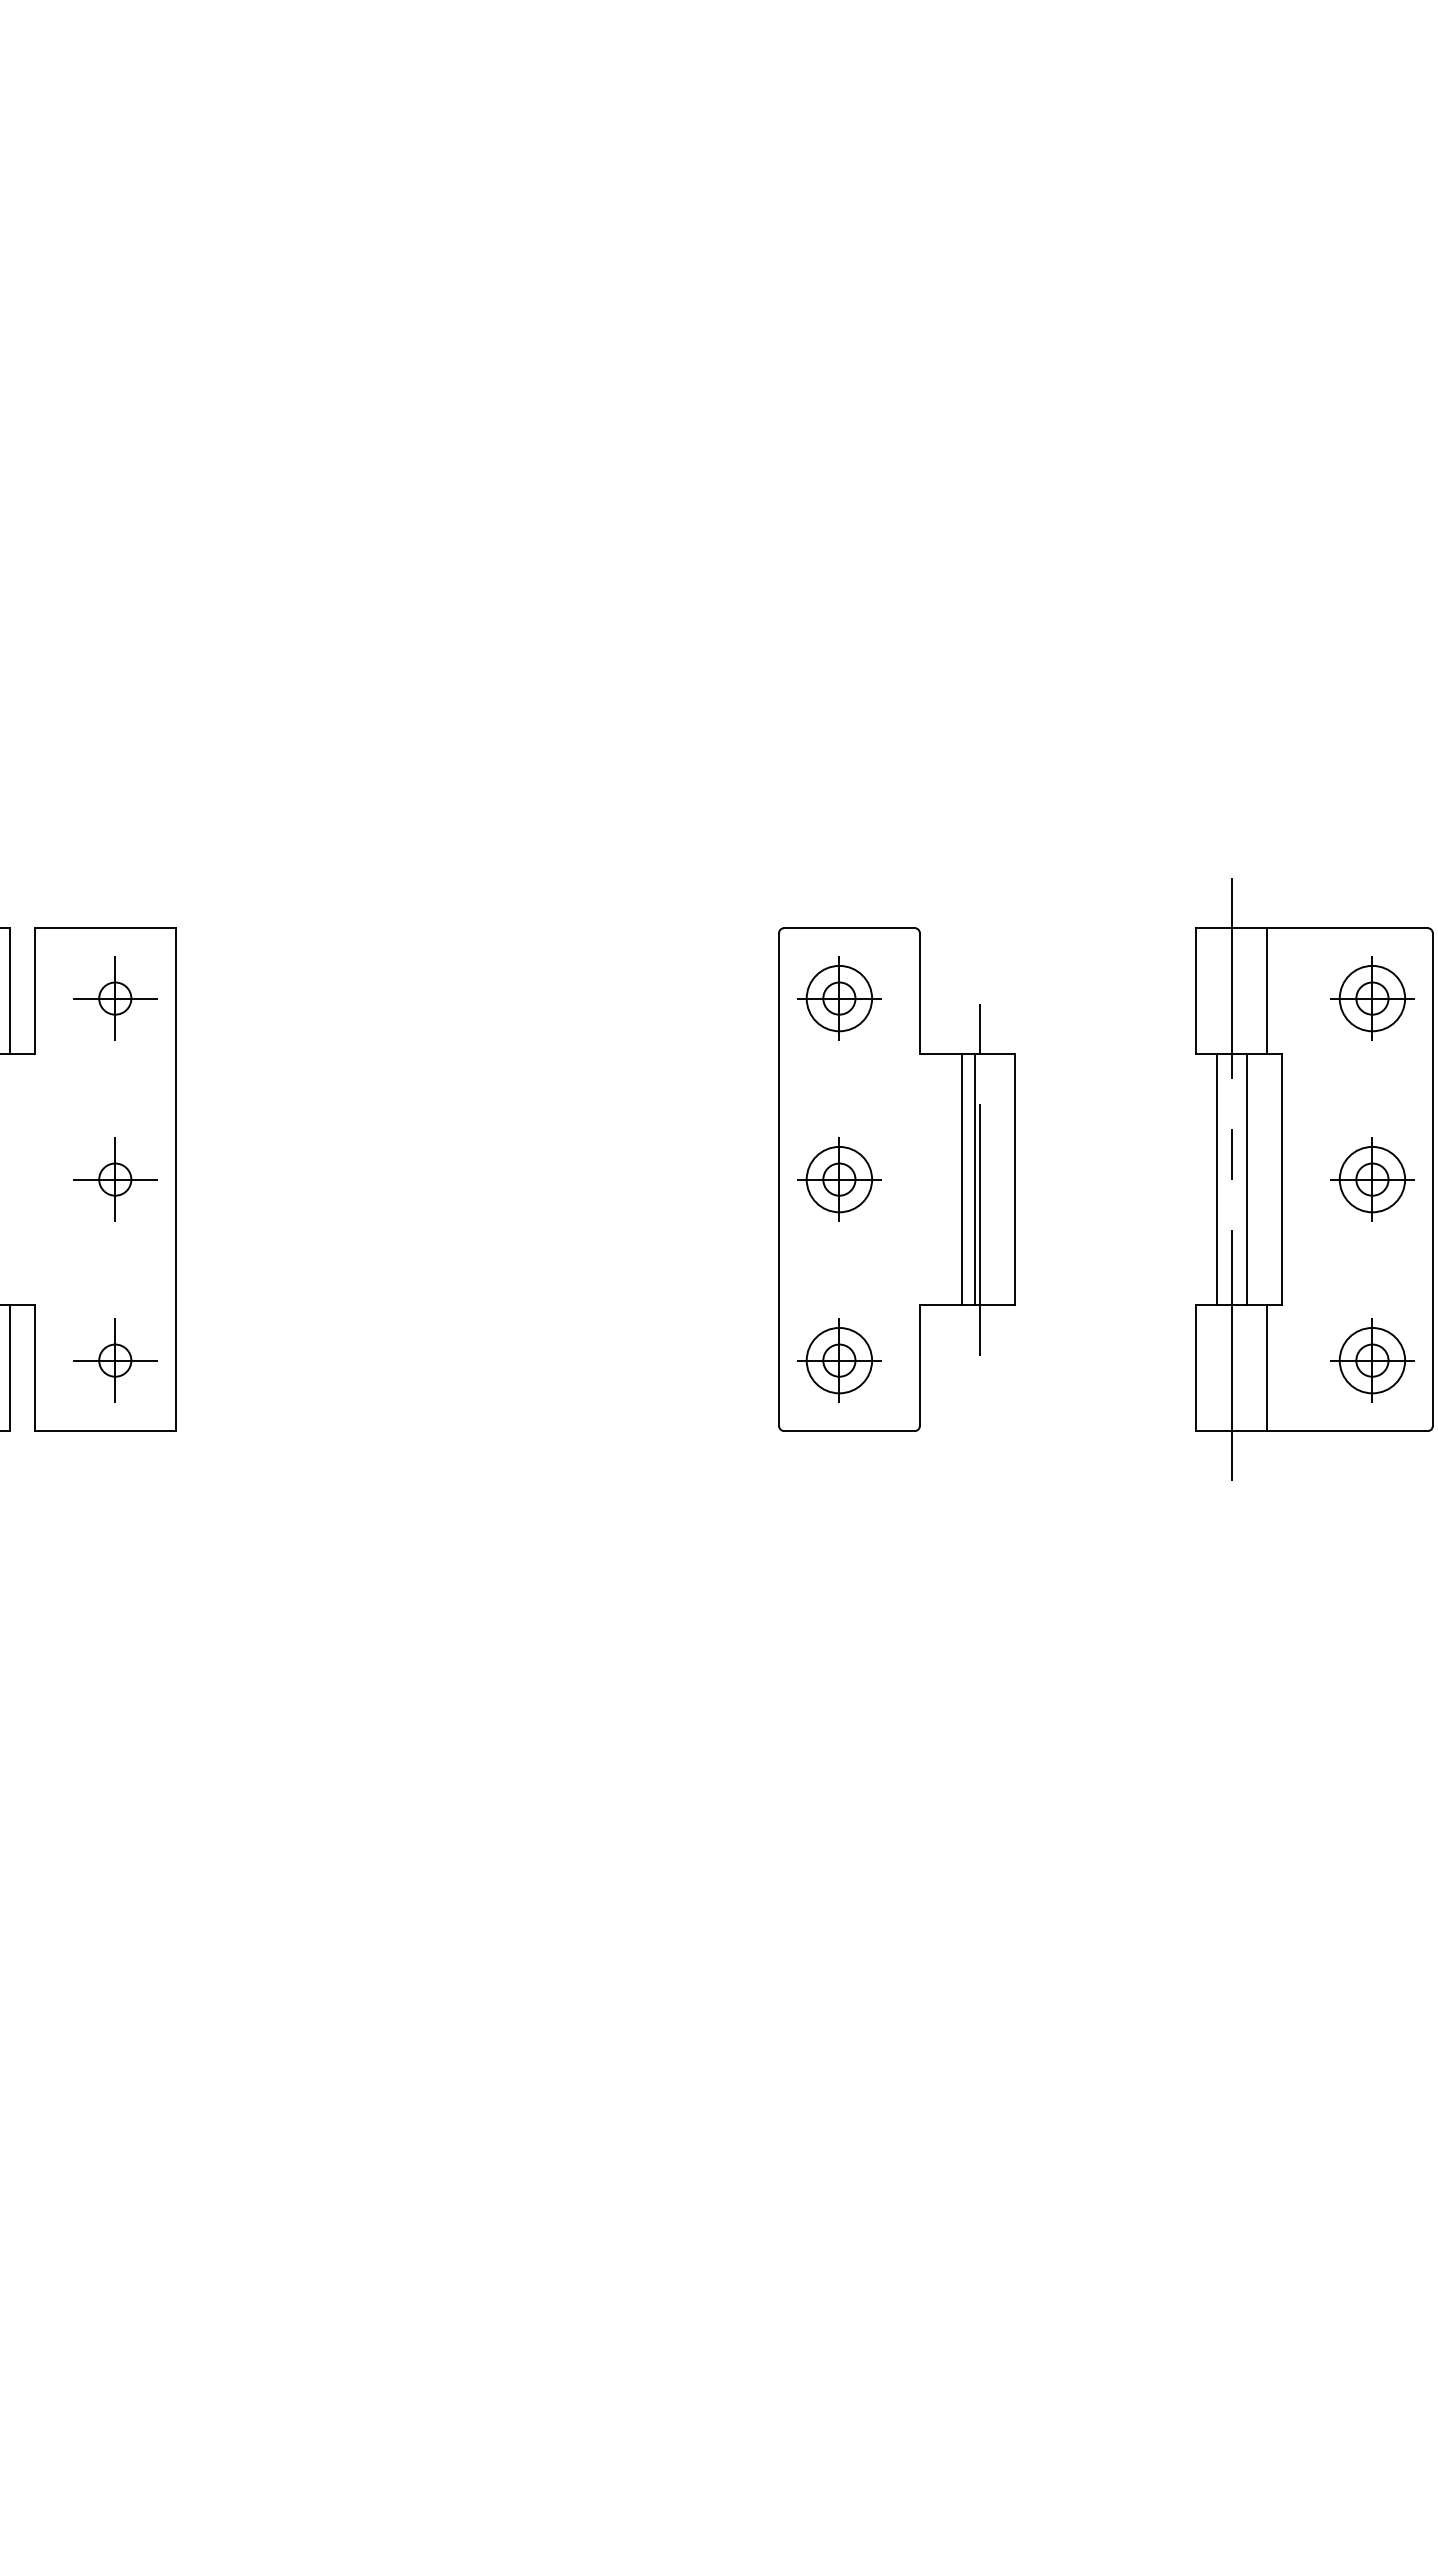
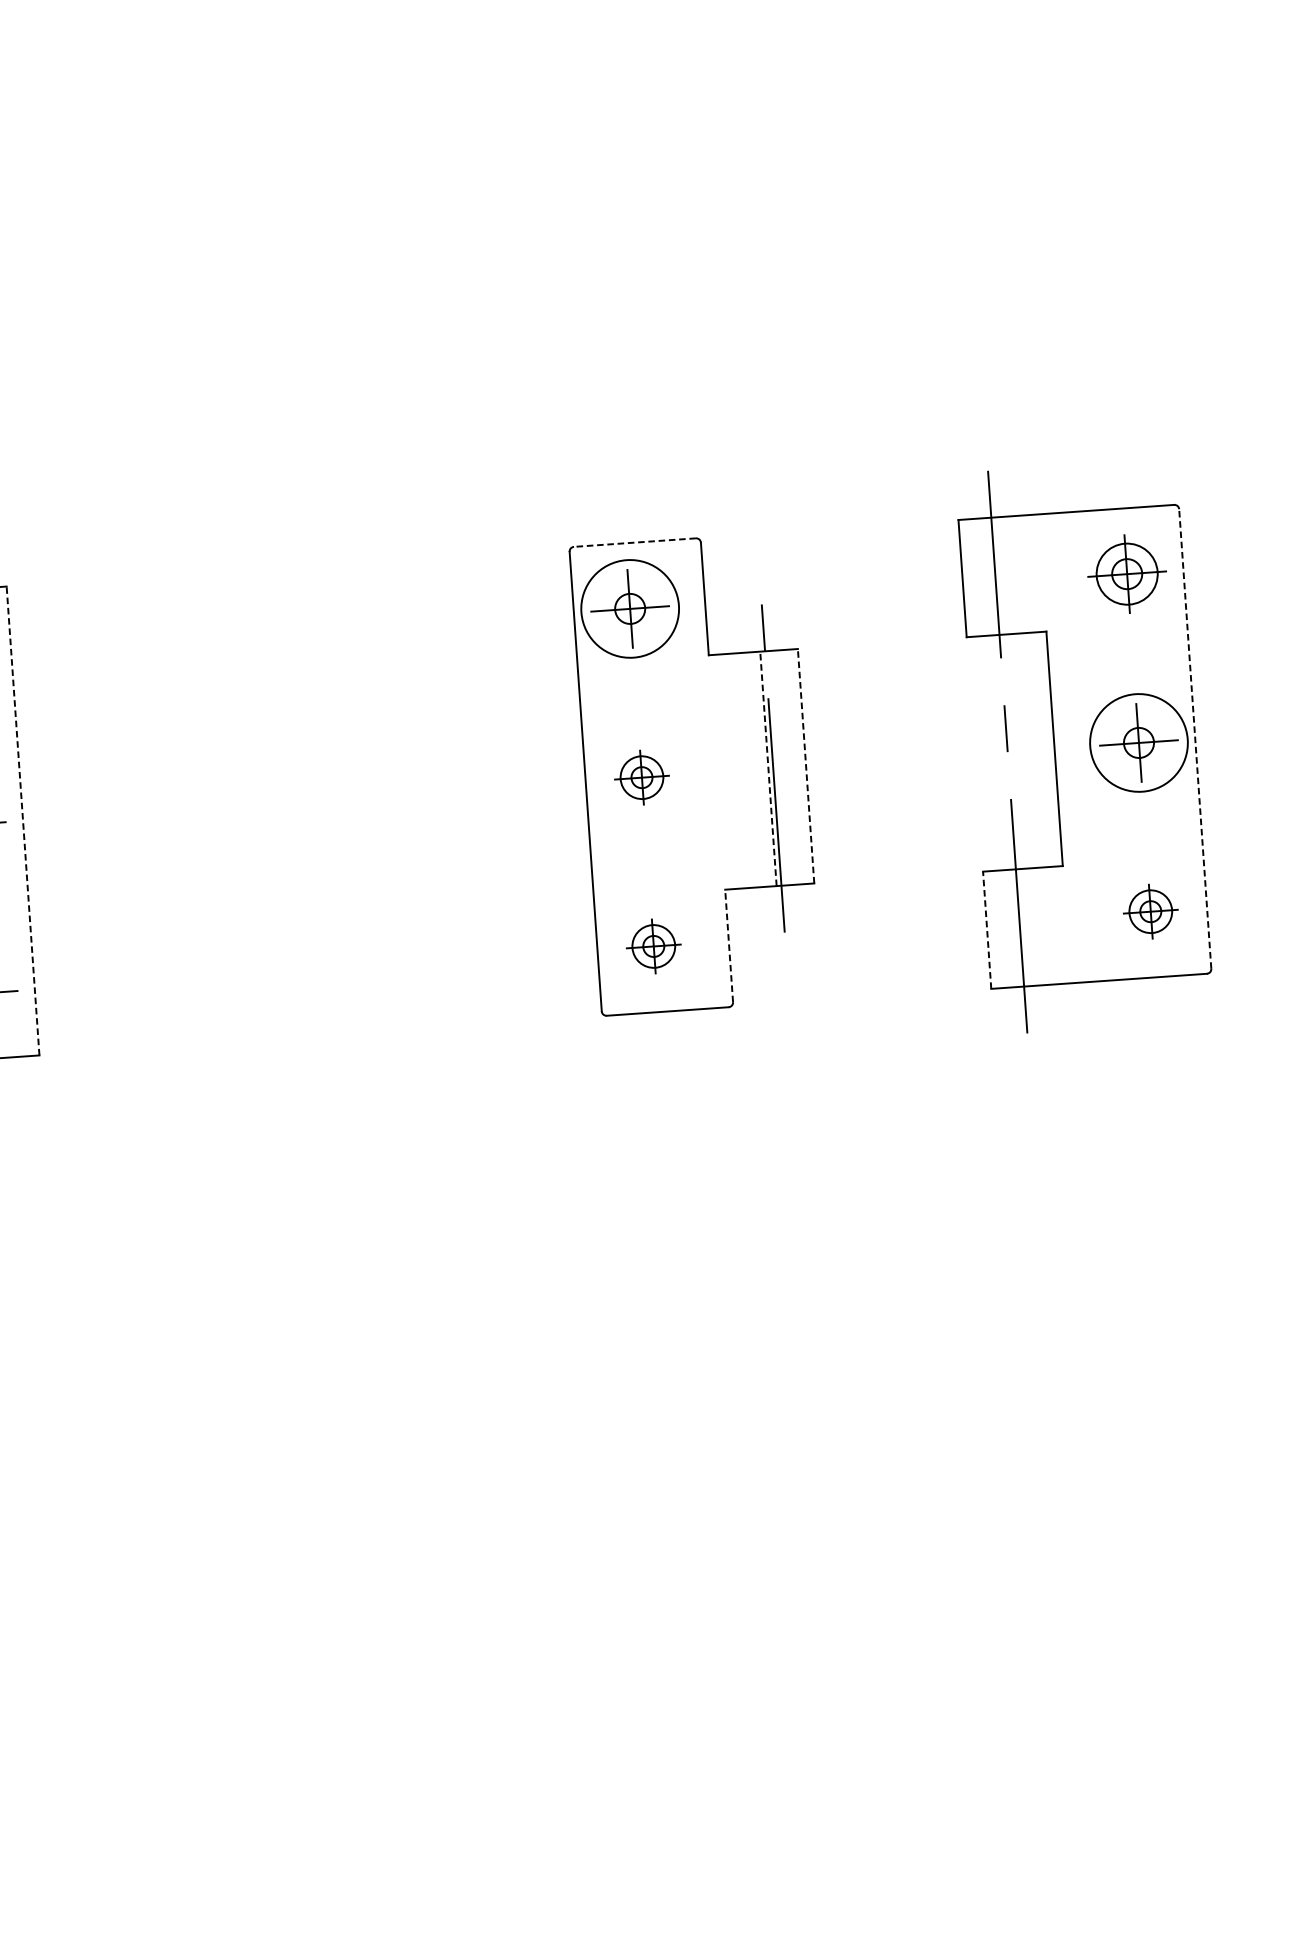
line: (848, 928) -> (634, 542), solid -> dashed
line: (1266, 990) -> (1027, 573), removed
circle: (839, 998) -> (630, 608), size x1.6
line: (175, 1179) -> (22, 820), solid -> dashed
part: (839, 1179) -> (642, 777), size x0.7
line: (962, 1179) -> (756, 769), removed
line: (975, 1179) -> (768, 768), solid -> dashed
line: (1015, 1179) -> (806, 766), solid -> dashed
line: (1216, 1179) -> (993, 753), removed
line: (1246, 1179) -> (1021, 751), removed
circle: (1372, 1179) -> (1139, 742), size x1.6
line: (1432, 1179) -> (1194, 738), solid -> dashed
part: (839, 1360) -> (653, 946), size x0.7
part: (1372, 1360) -> (1150, 911), size x0.7
line: (919, 1365) -> (728, 945), solid -> dashed
line: (1196, 1368) -> (987, 930), solid -> dashed
line: (1266, 1368) -> (1052, 925), removed

